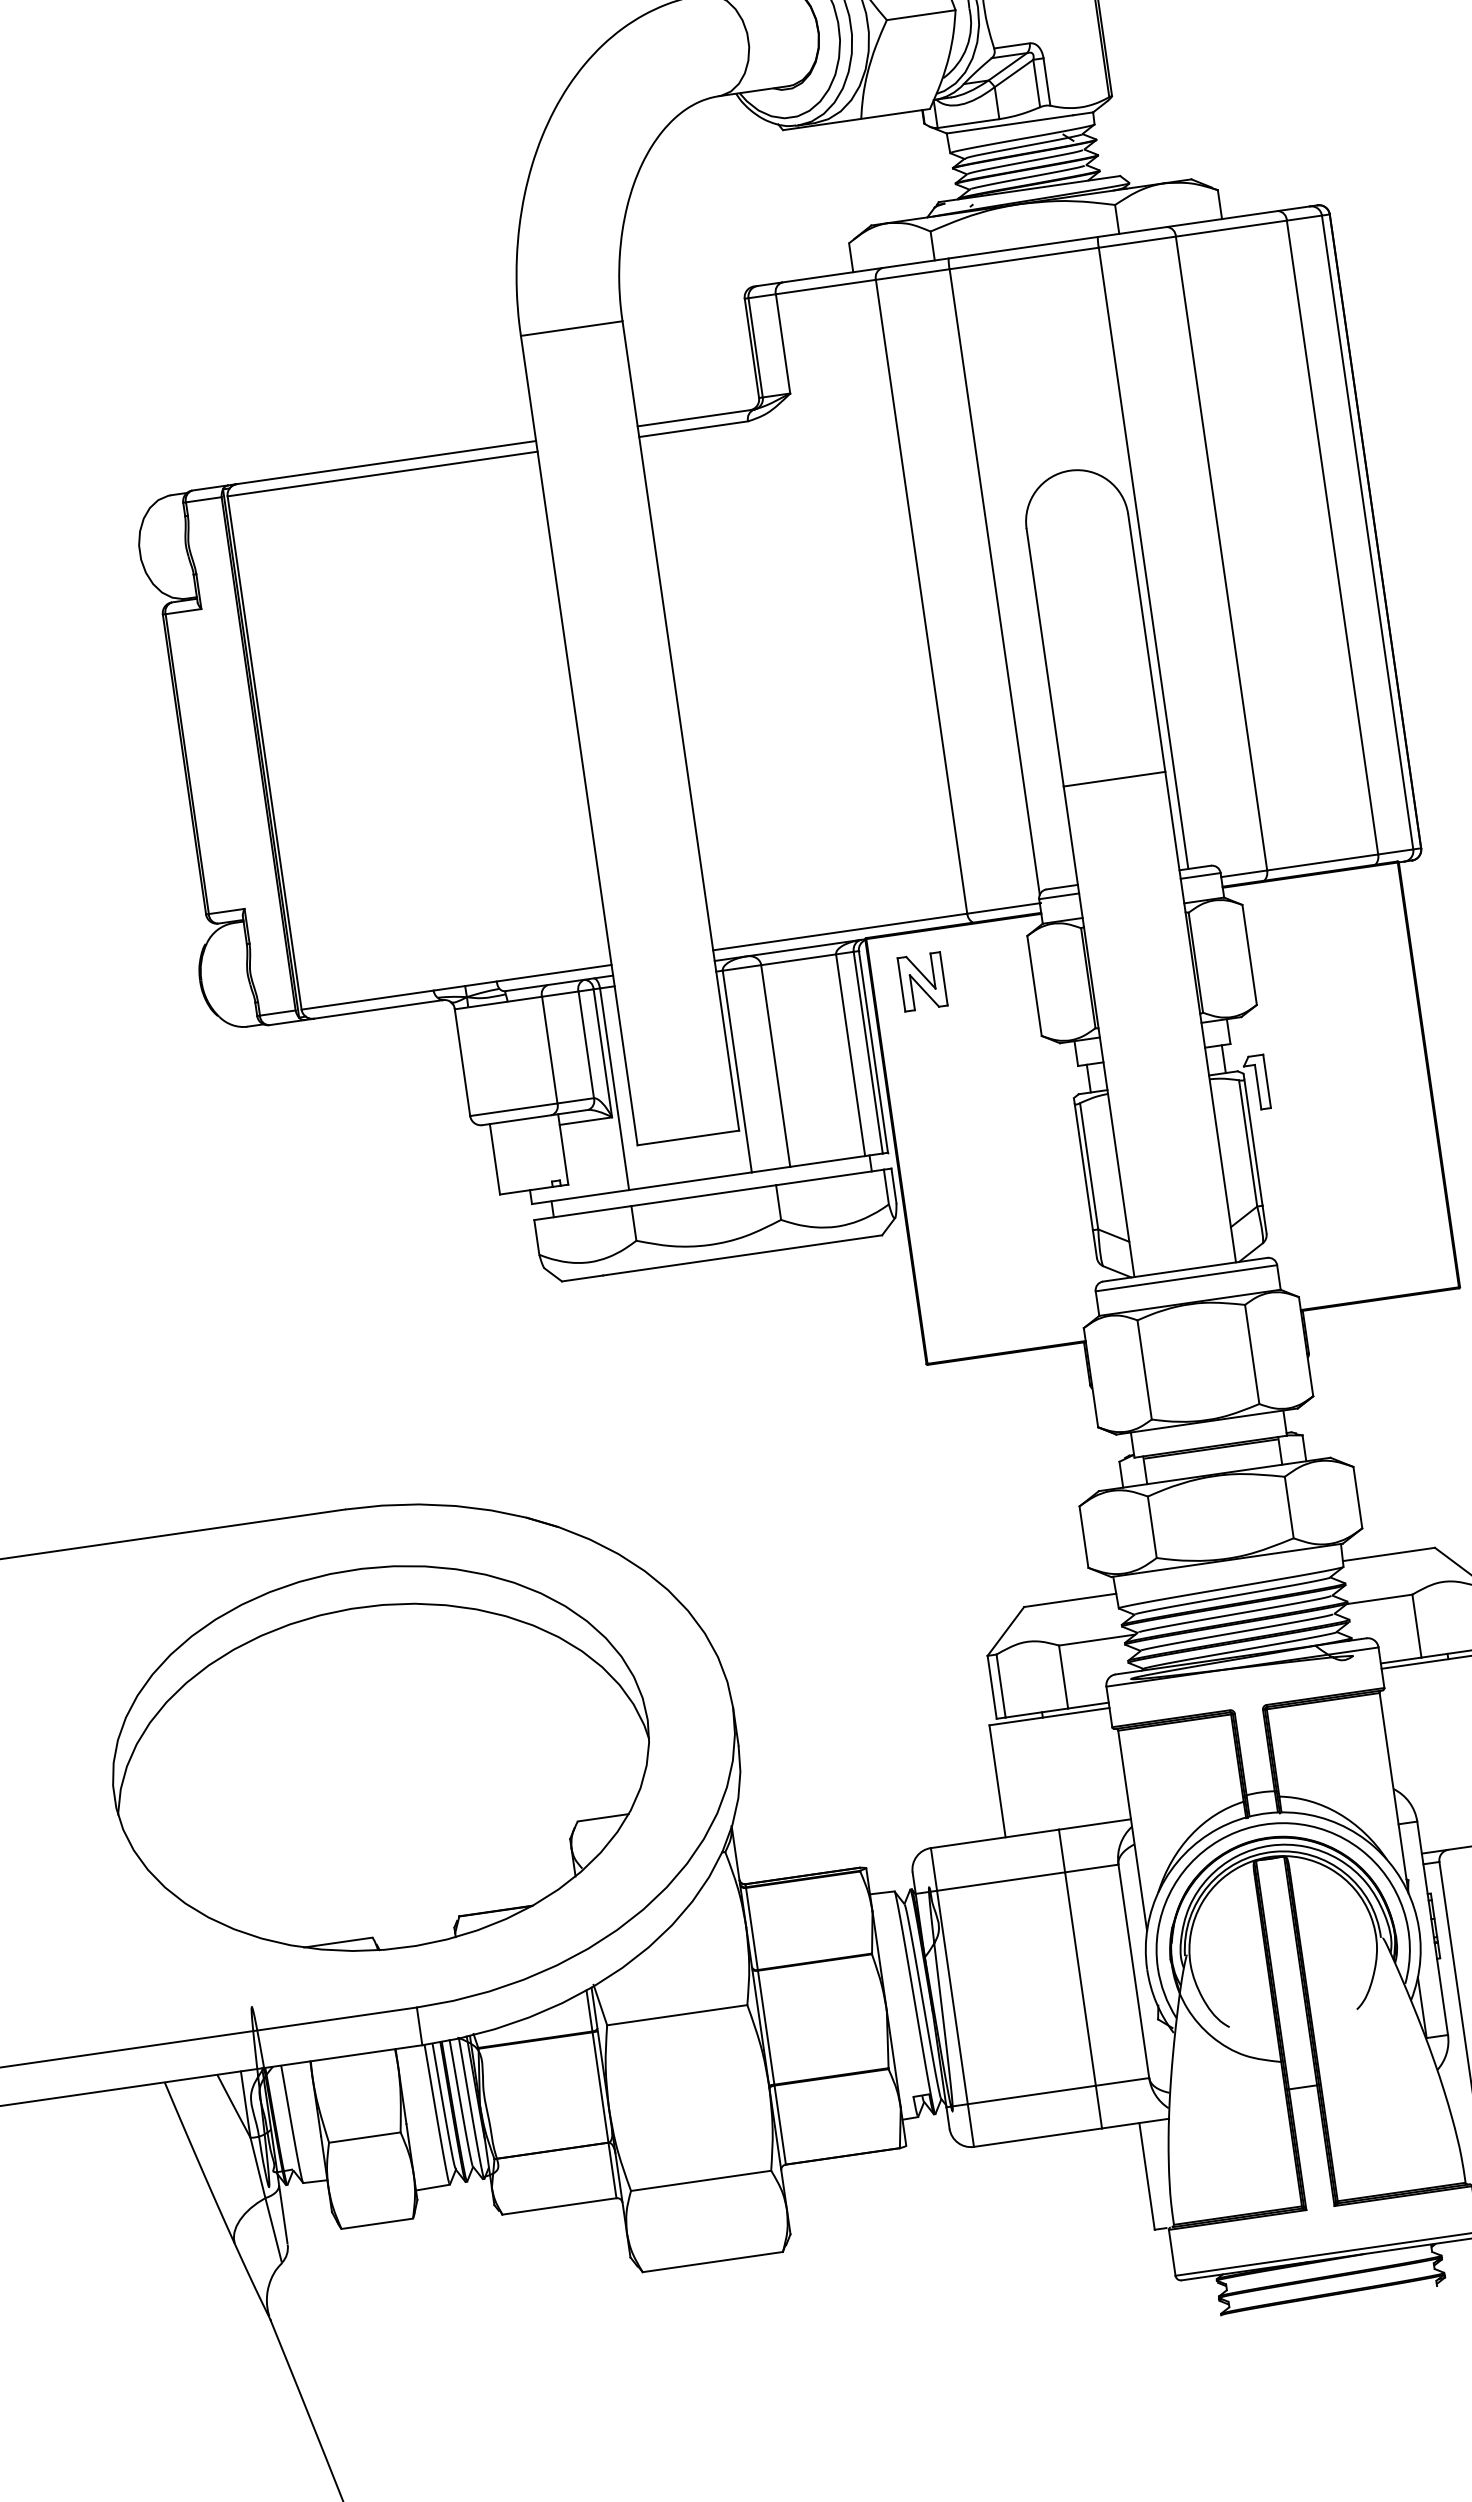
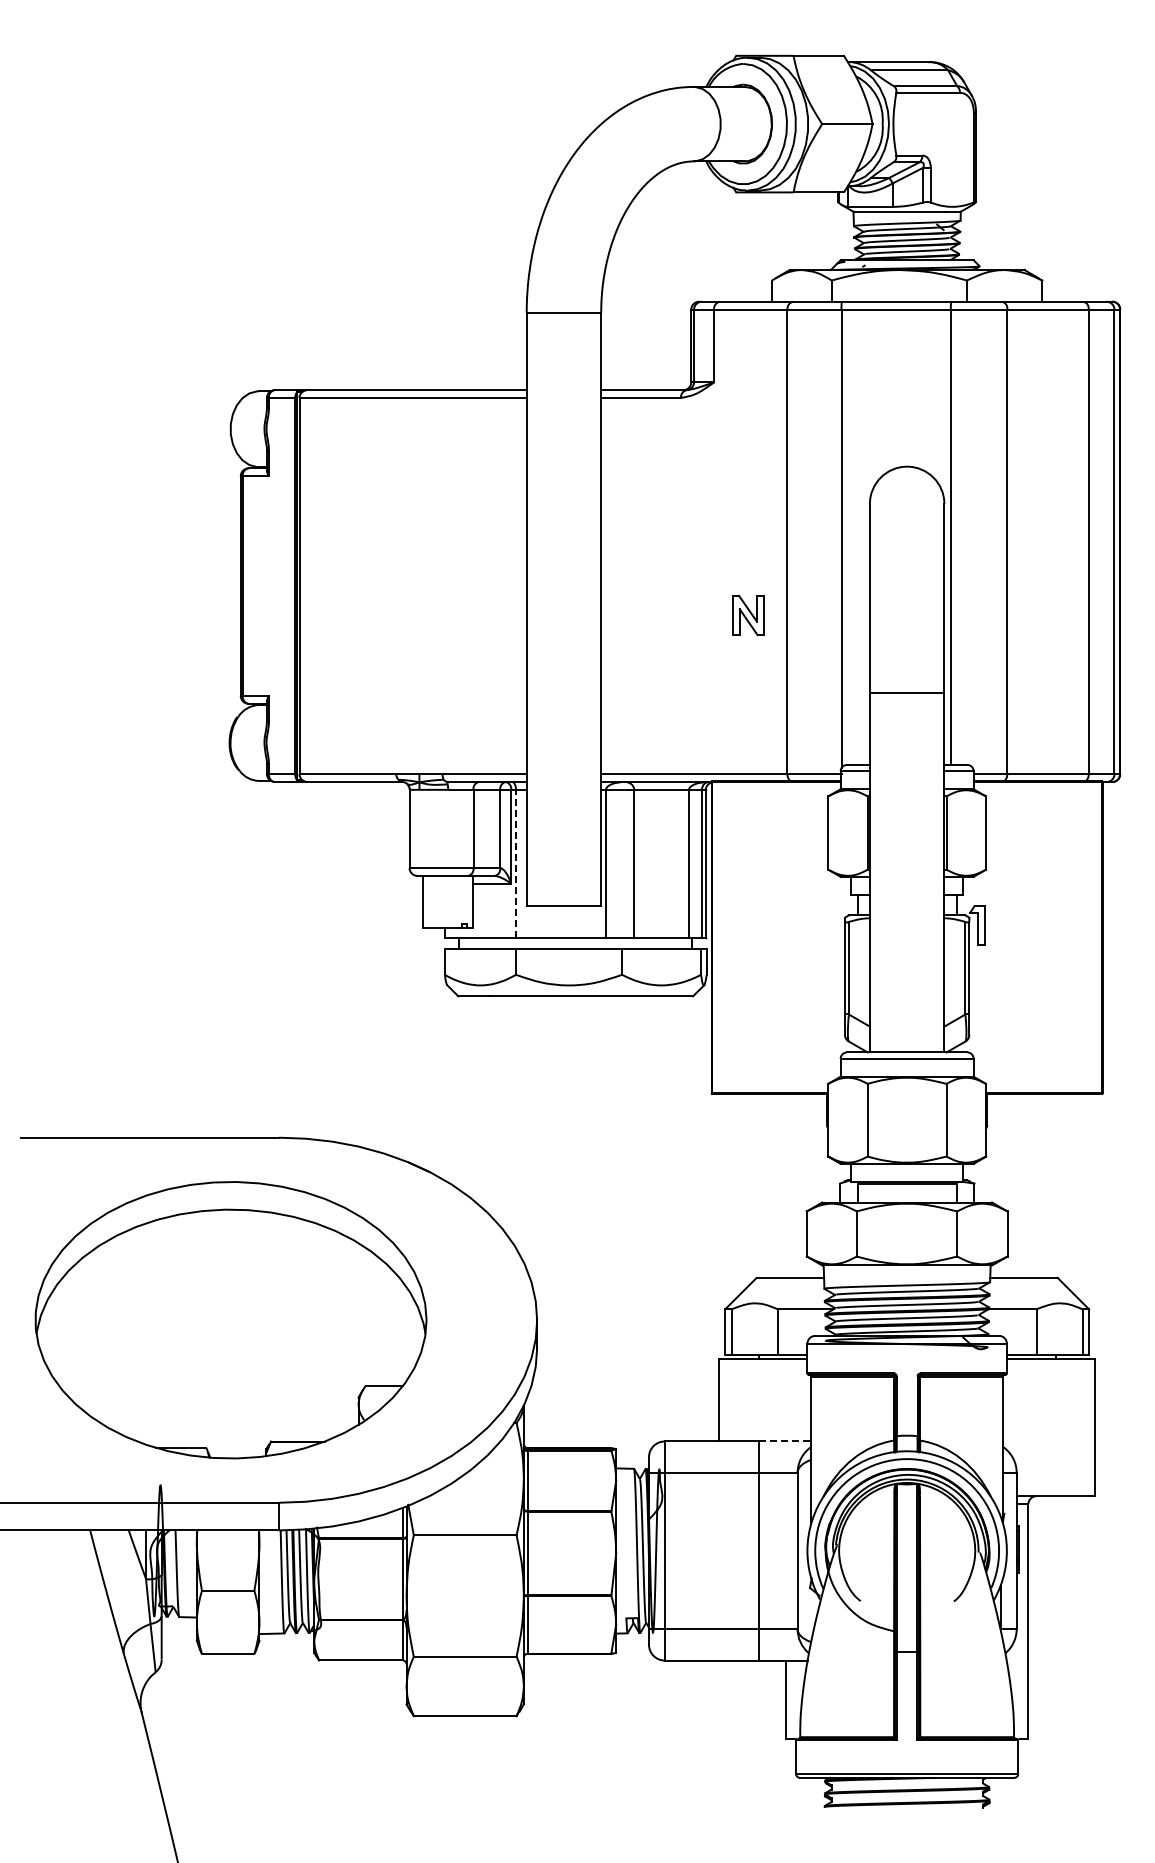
part: (922, 981) -> (748, 615), moved
line: (615, 1088) -> (516, 863), solid -> dashed
part: (380, 1758) -> (230, 1320), moved
line: (1095, 1824) -> (785, 1441), solid -> dashed

